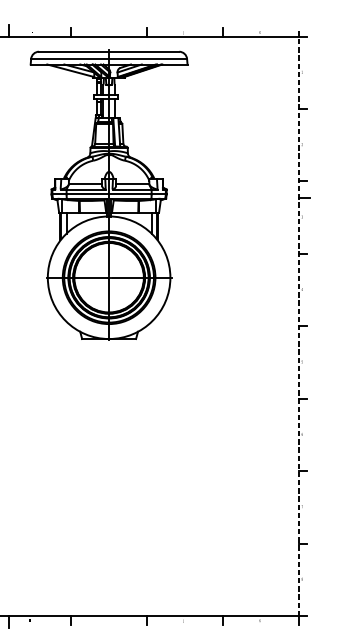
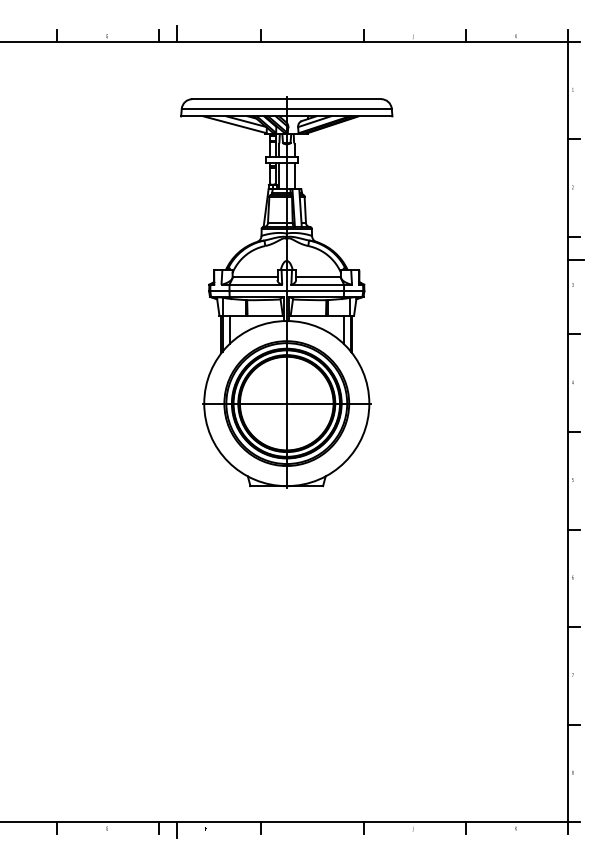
part: (108, 195) -> (286, 292), moved
line: (298, 321) -> (568, 425), dashed -> solid

